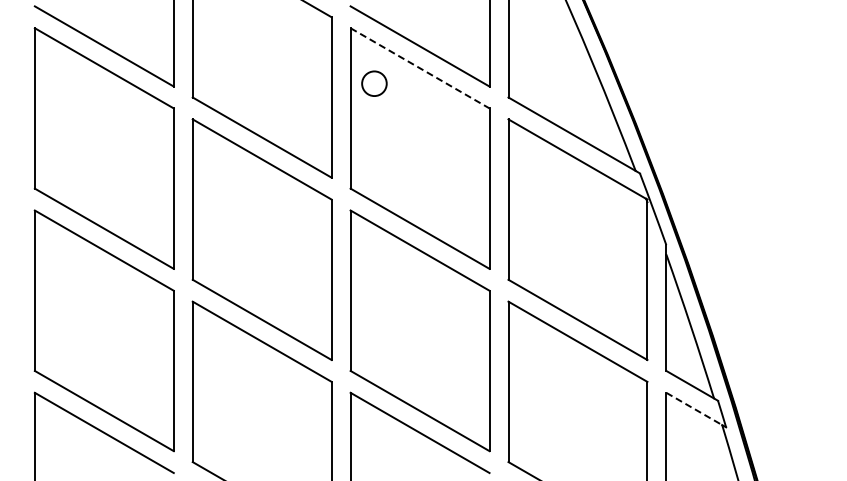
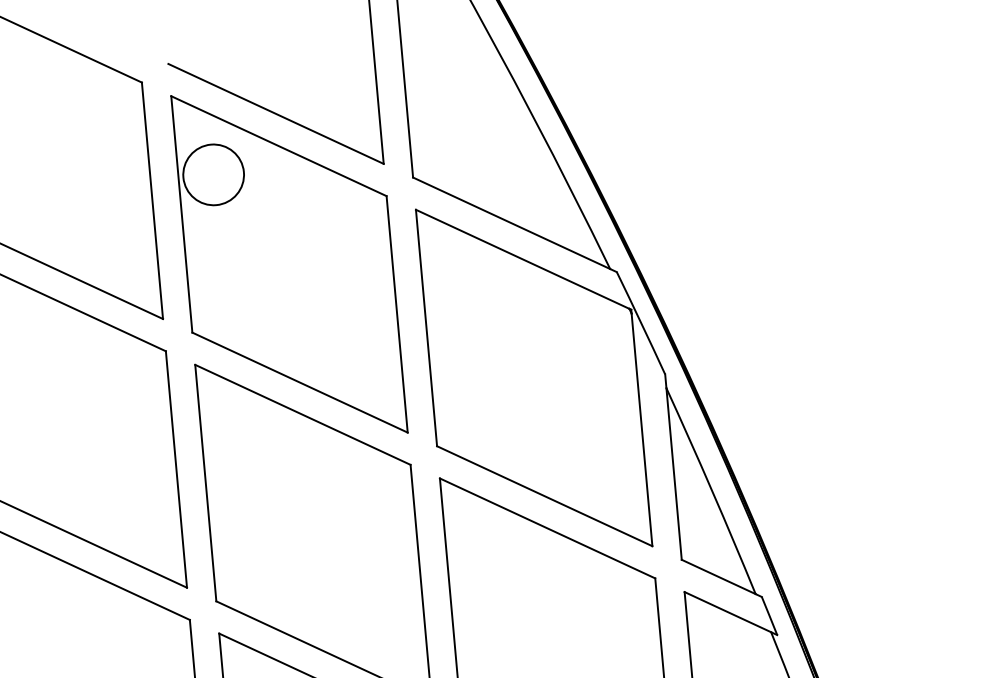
line: (420, 68) -> (279, 146), dashed -> solid
circle: (373, 83) -> (212, 174), size x1.67
line: (694, 409) -> (728, 612), dashed -> solid

